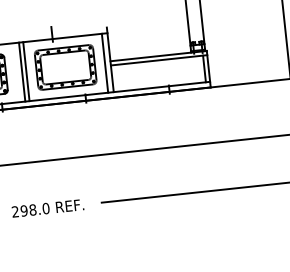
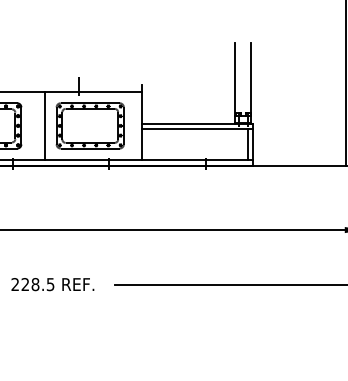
line: (104, 62) -> (135, 125), removed
line: (22, 71) -> (40, 125), removed
text: (34, 209) -> (37, 284), 298.0 -> 228.5

